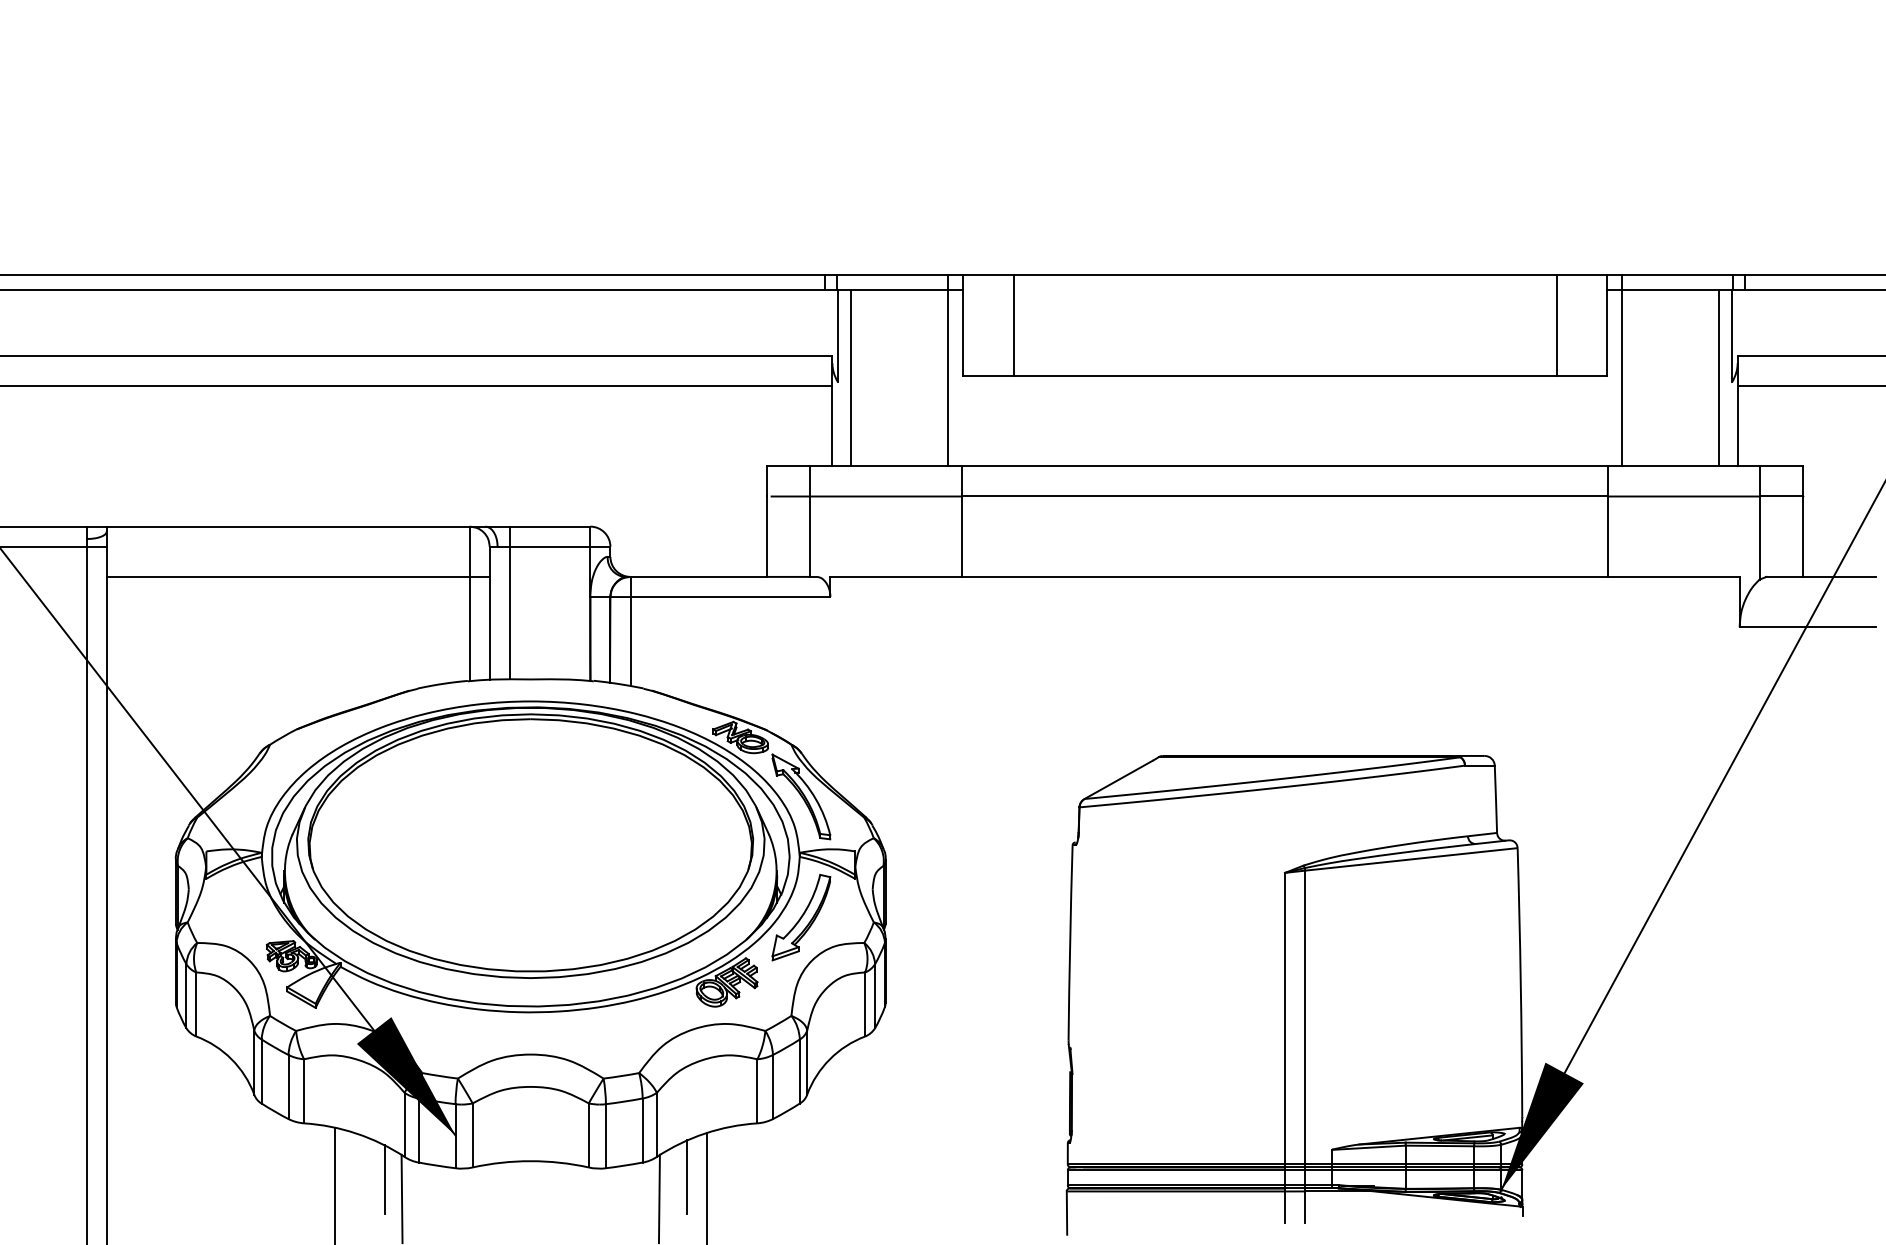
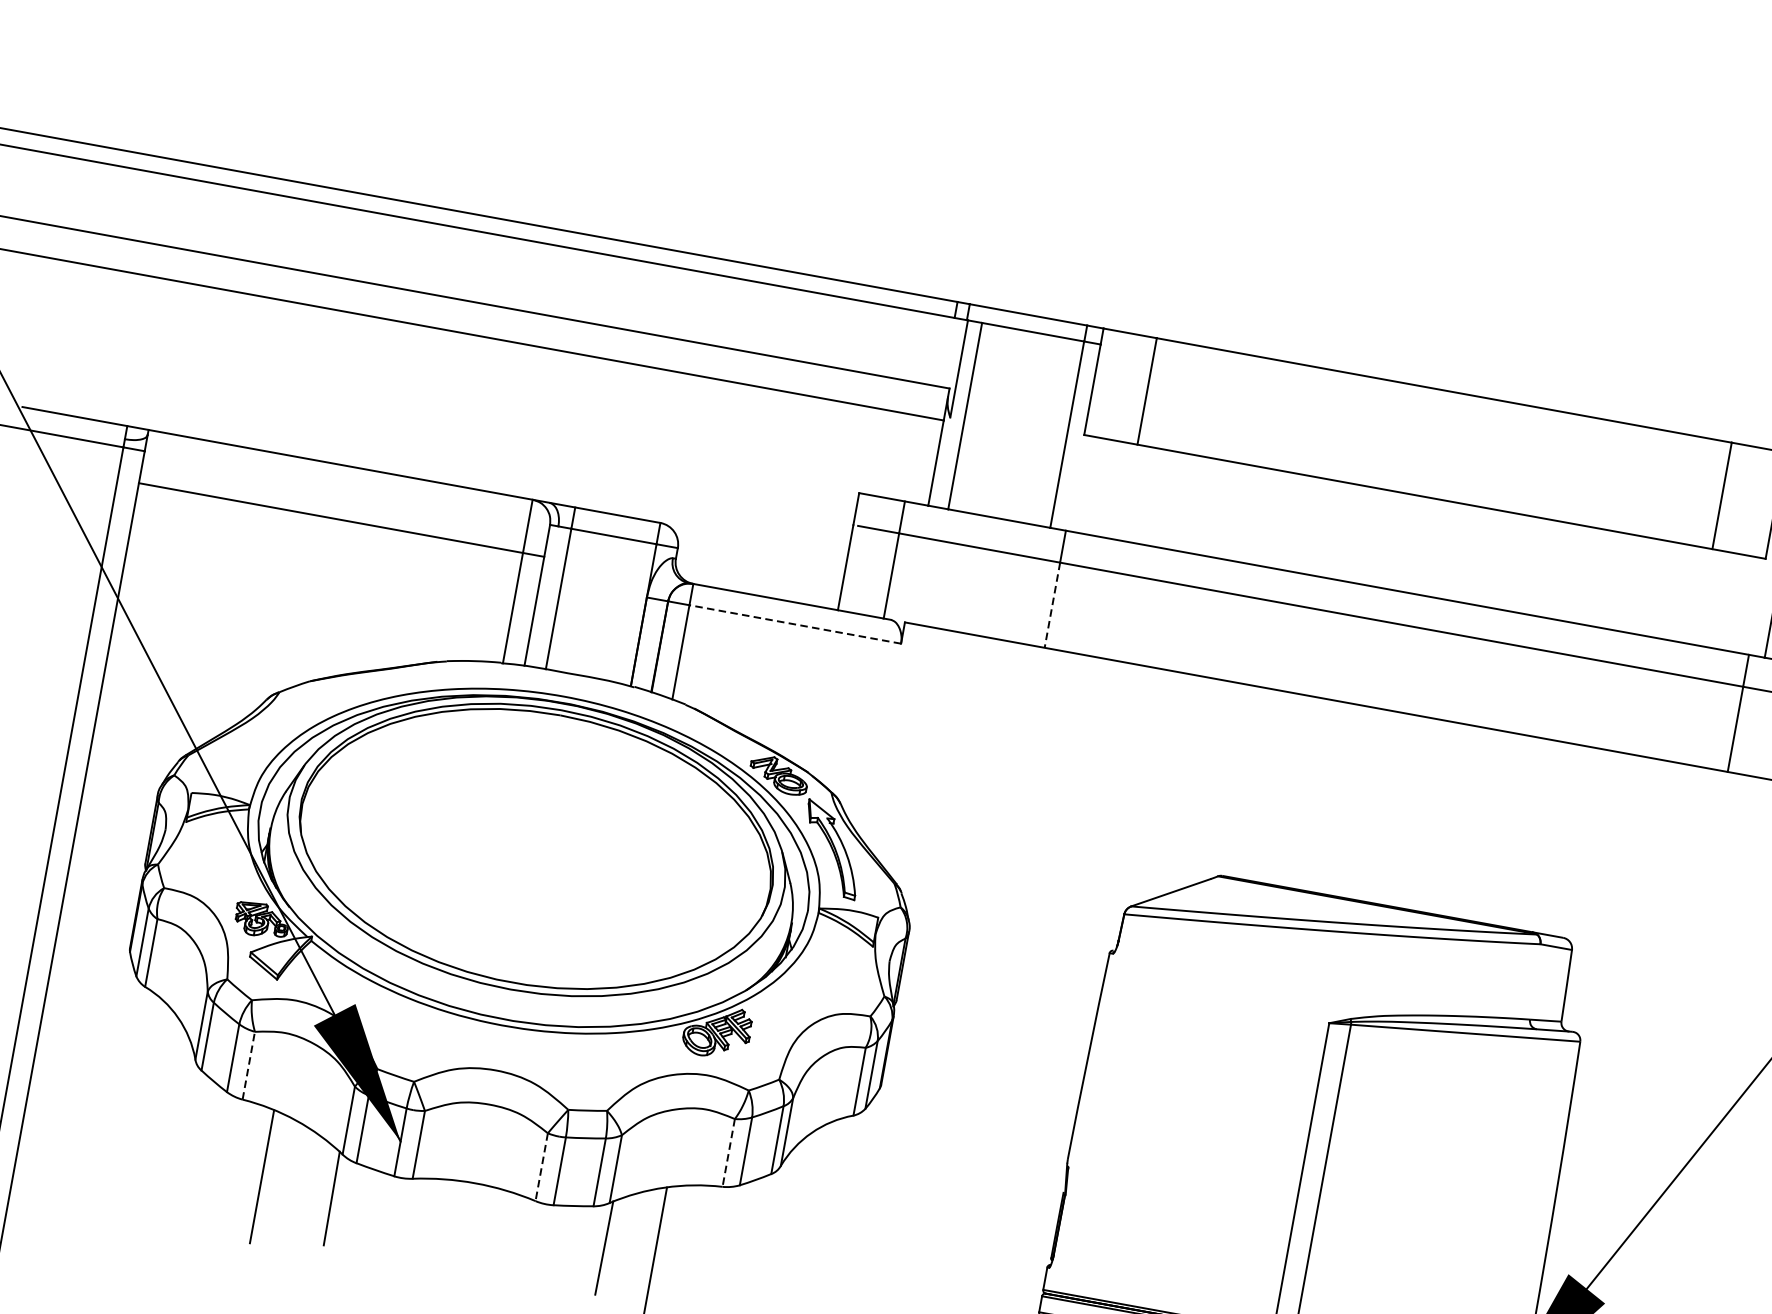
line: (962, 537) -> (1052, 606), solid -> dashed
line: (730, 597) -> (795, 624), solid -> dashed
part: (801, 917) -> (808, 977), removed
line: (304, 1090) -> (249, 1064), solid -> dashed
line: (757, 1091) -> (728, 1153), solid -> dashed
line: (588, 1135) -> (541, 1167), solid -> dashed
line: (686, 1176) -> (637, 1229), removed
line: (384, 1179) -> (316, 1174), removed

